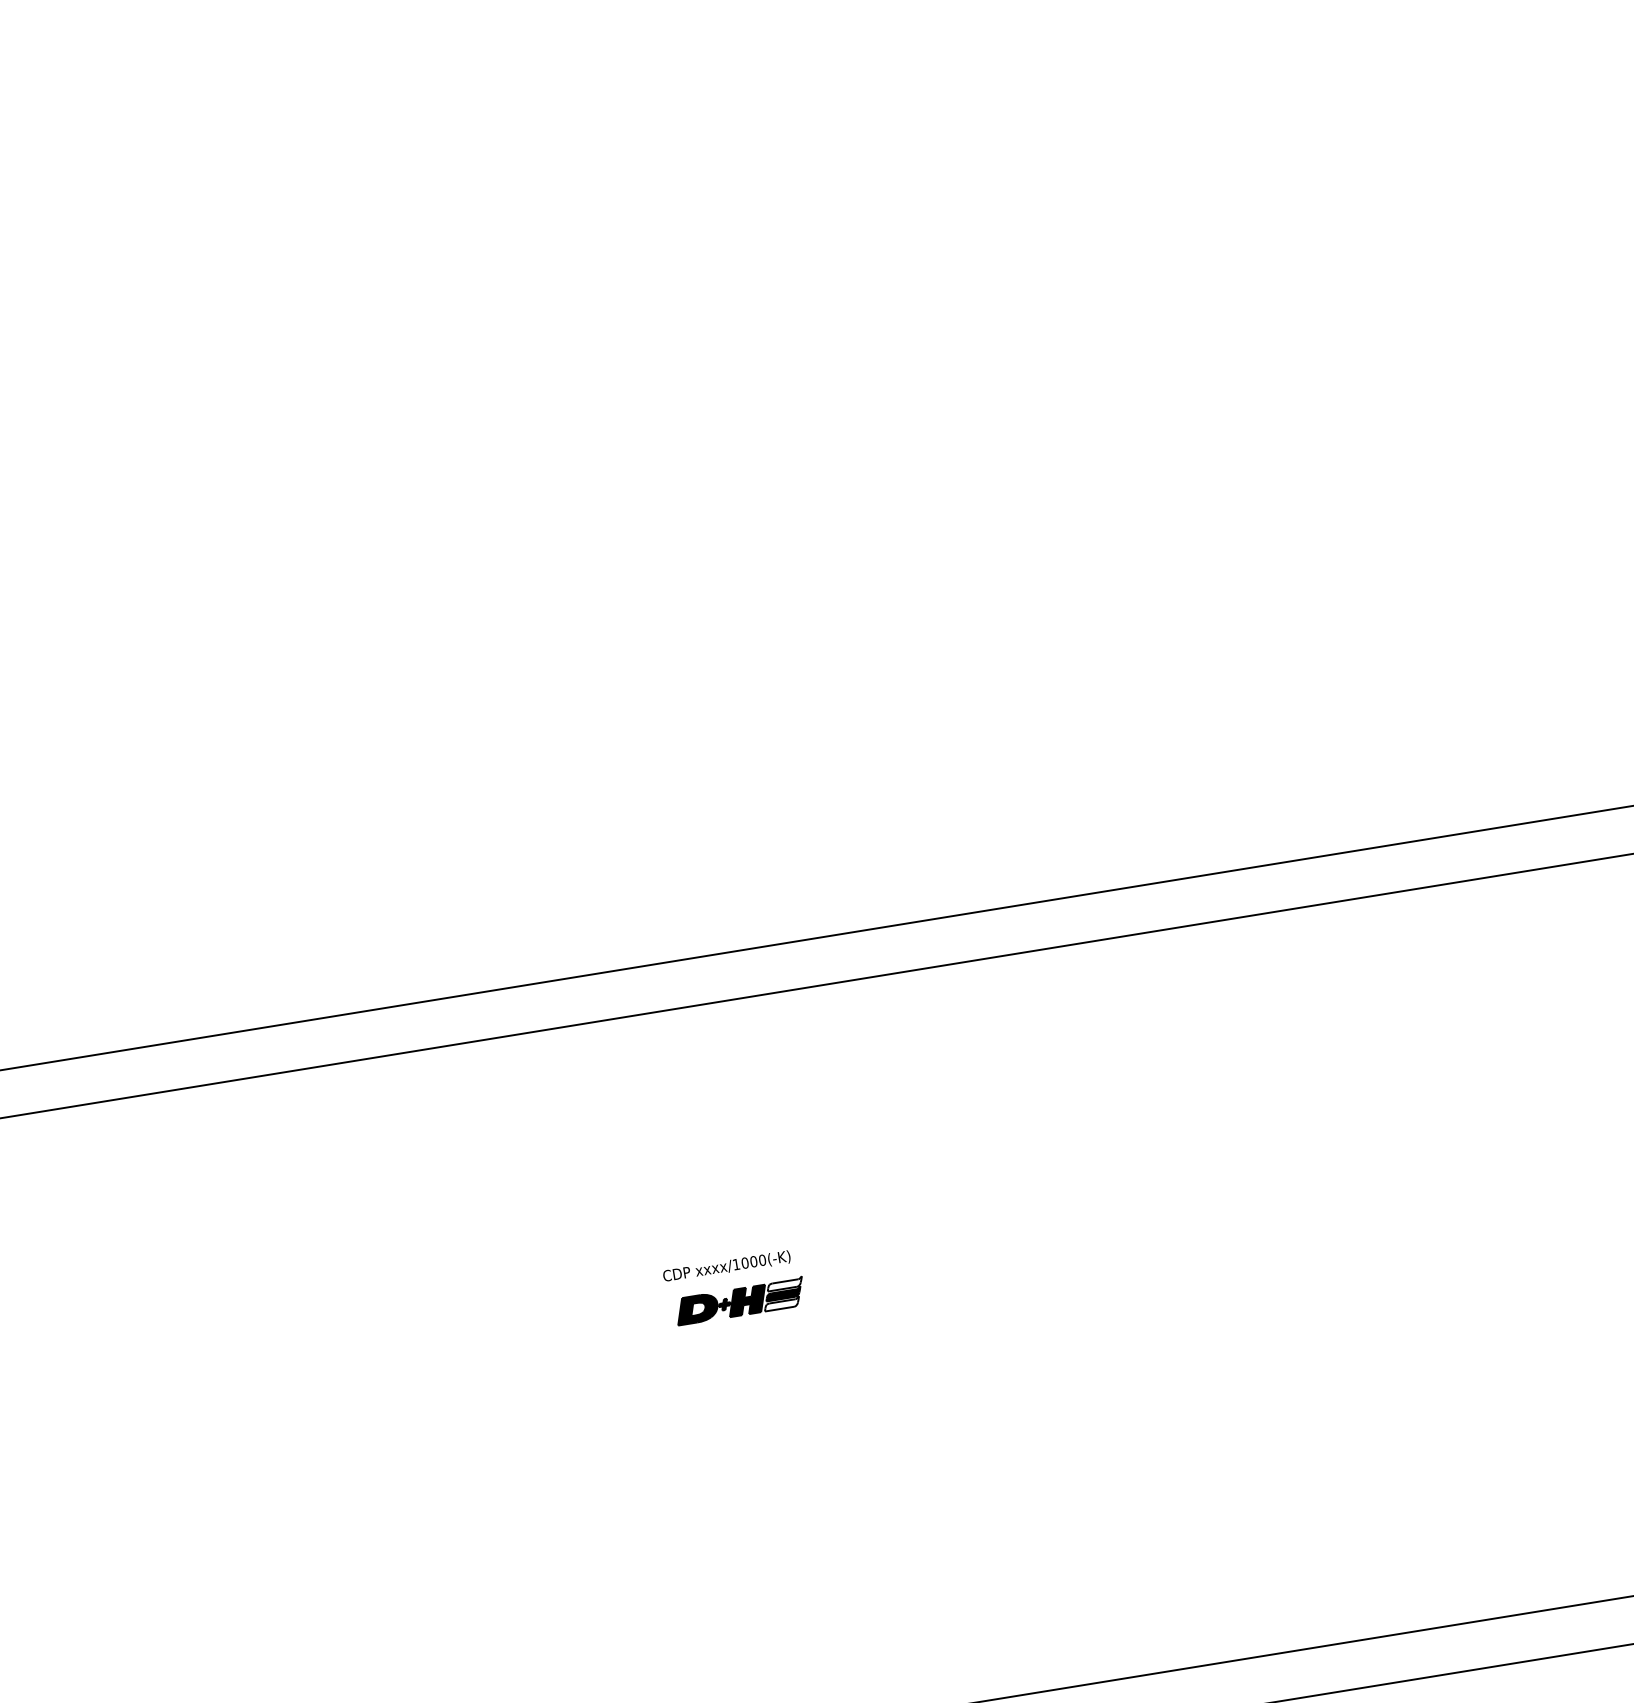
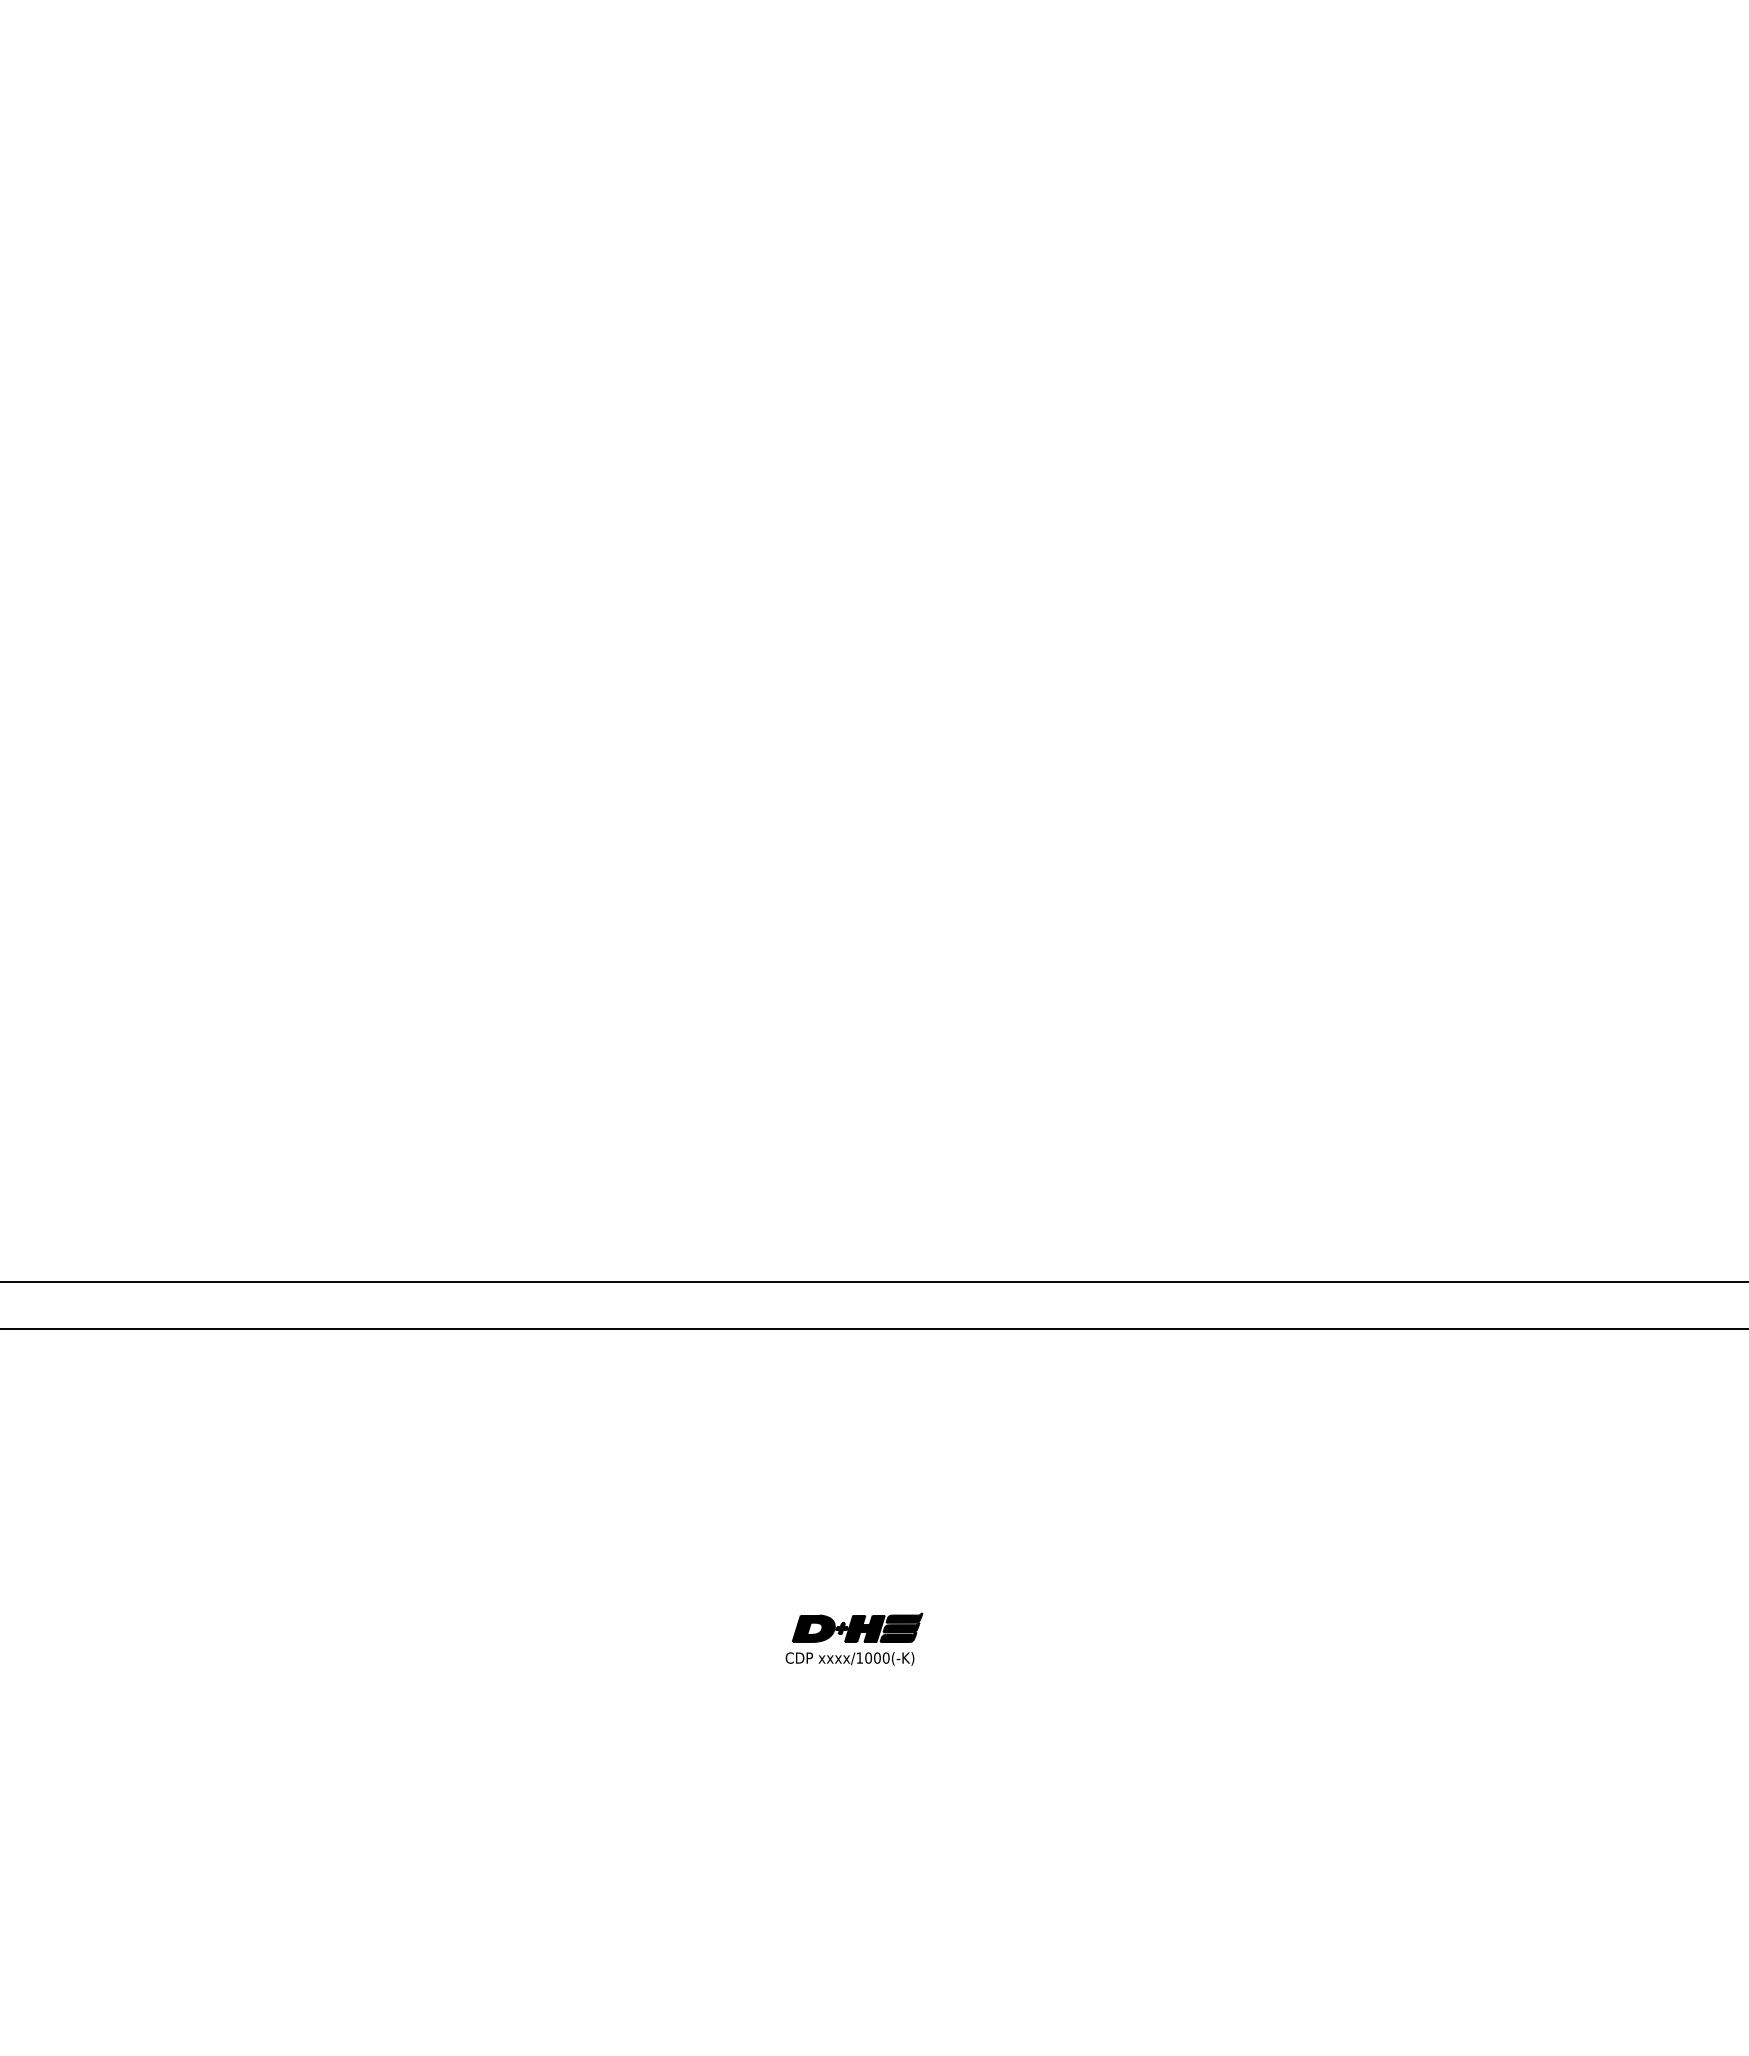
text: (726, 1266) -> (849, 1658), moved
fill: (784, 1283) -> (904, 1617), added
fill: (782, 1304) -> (898, 1637), added

